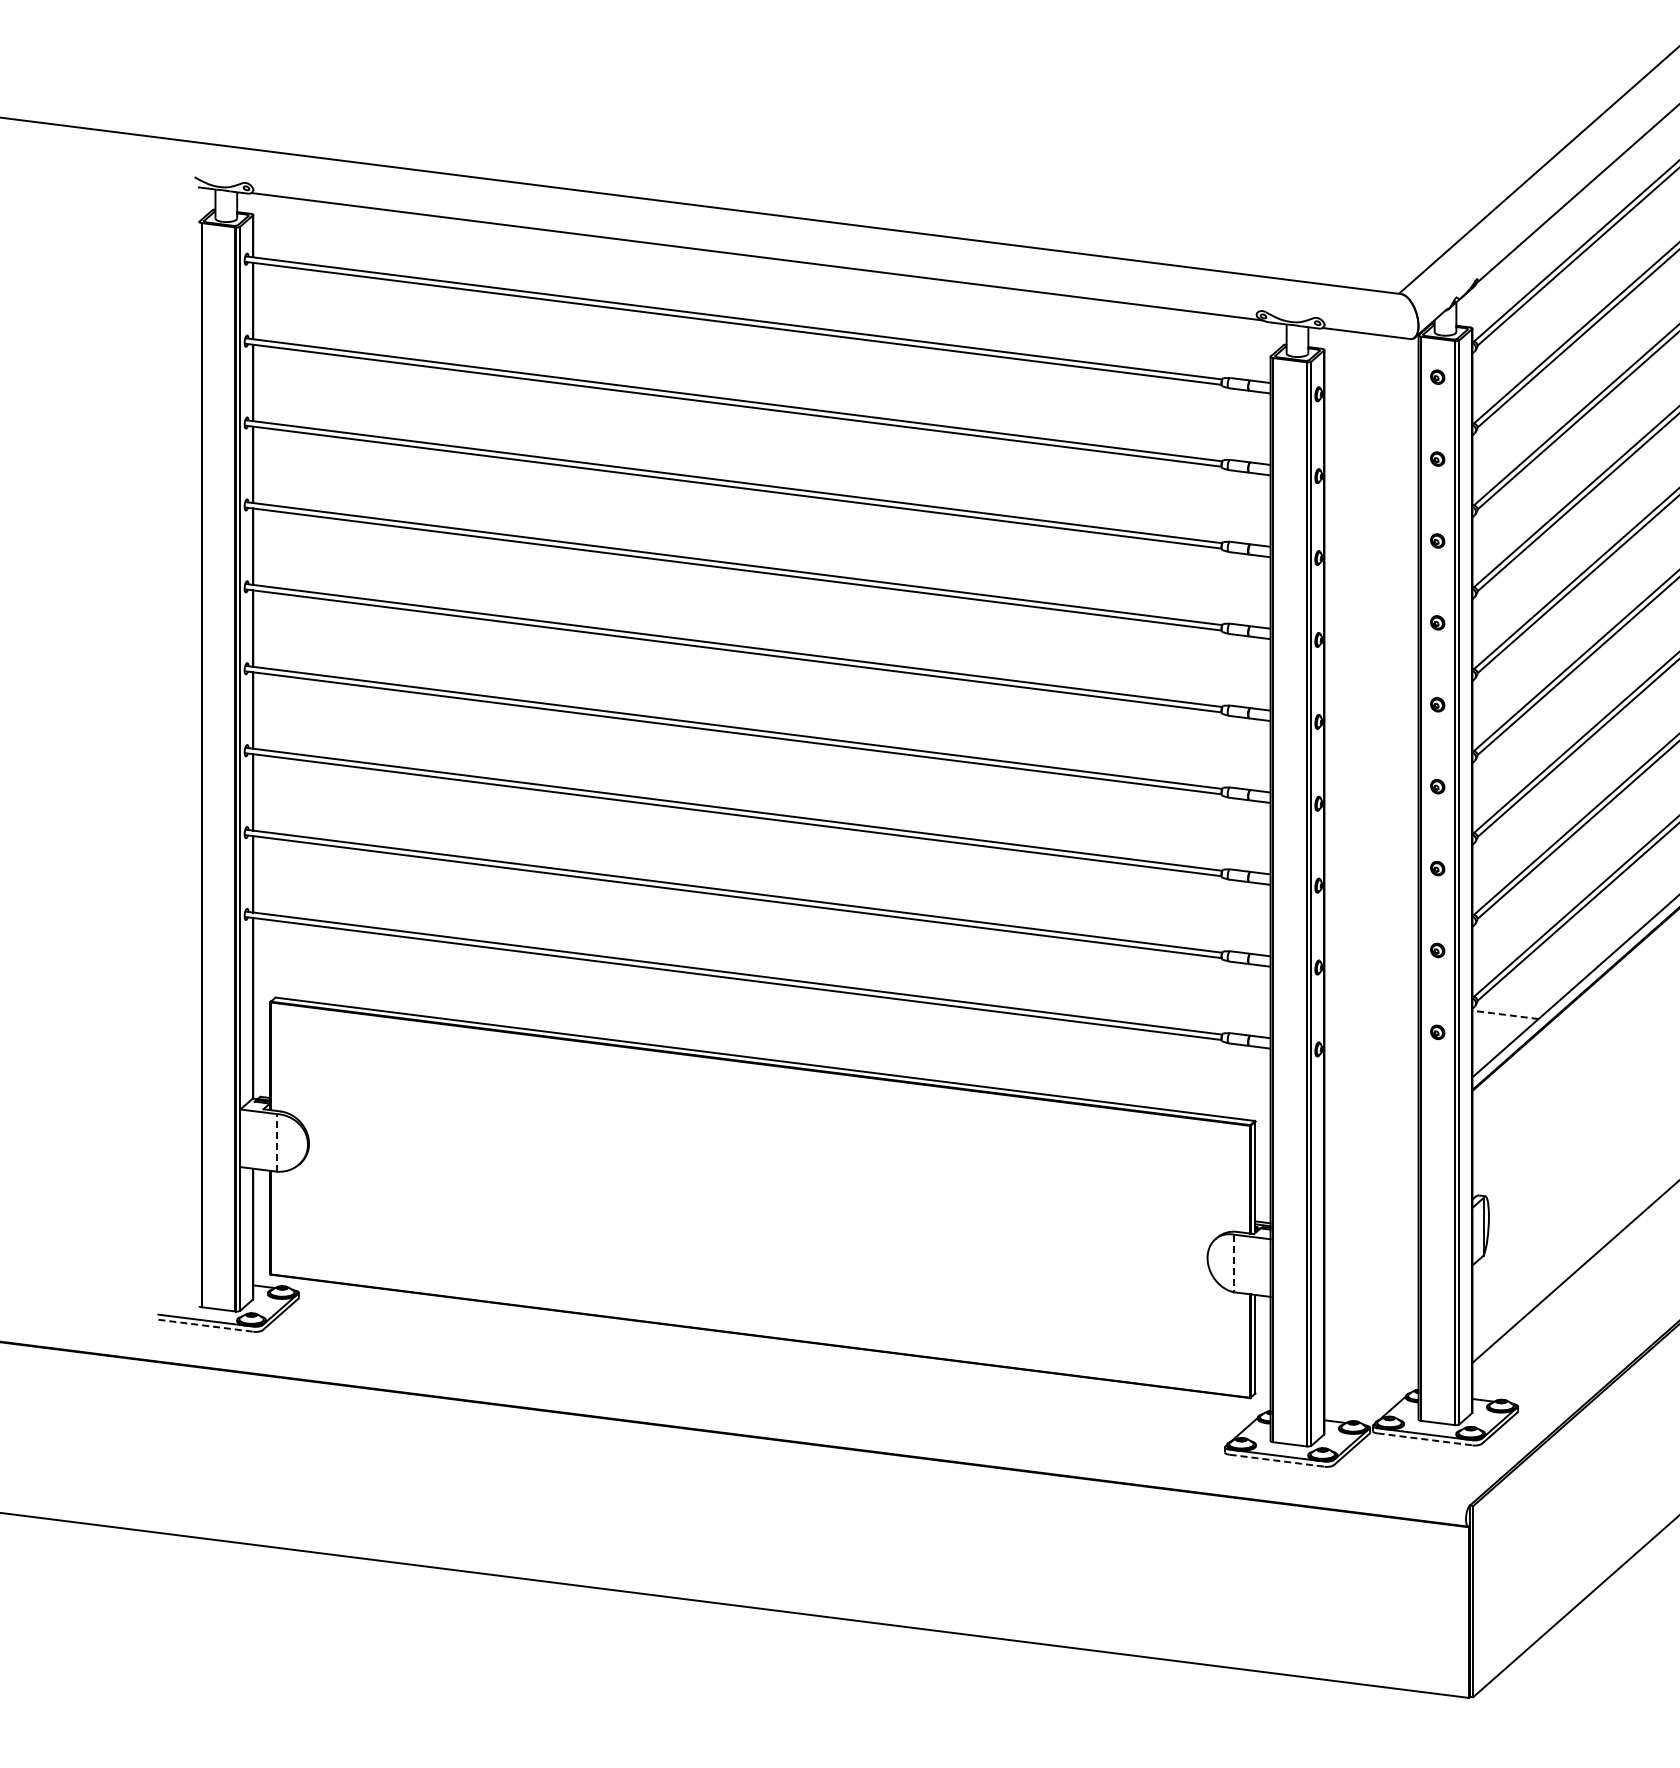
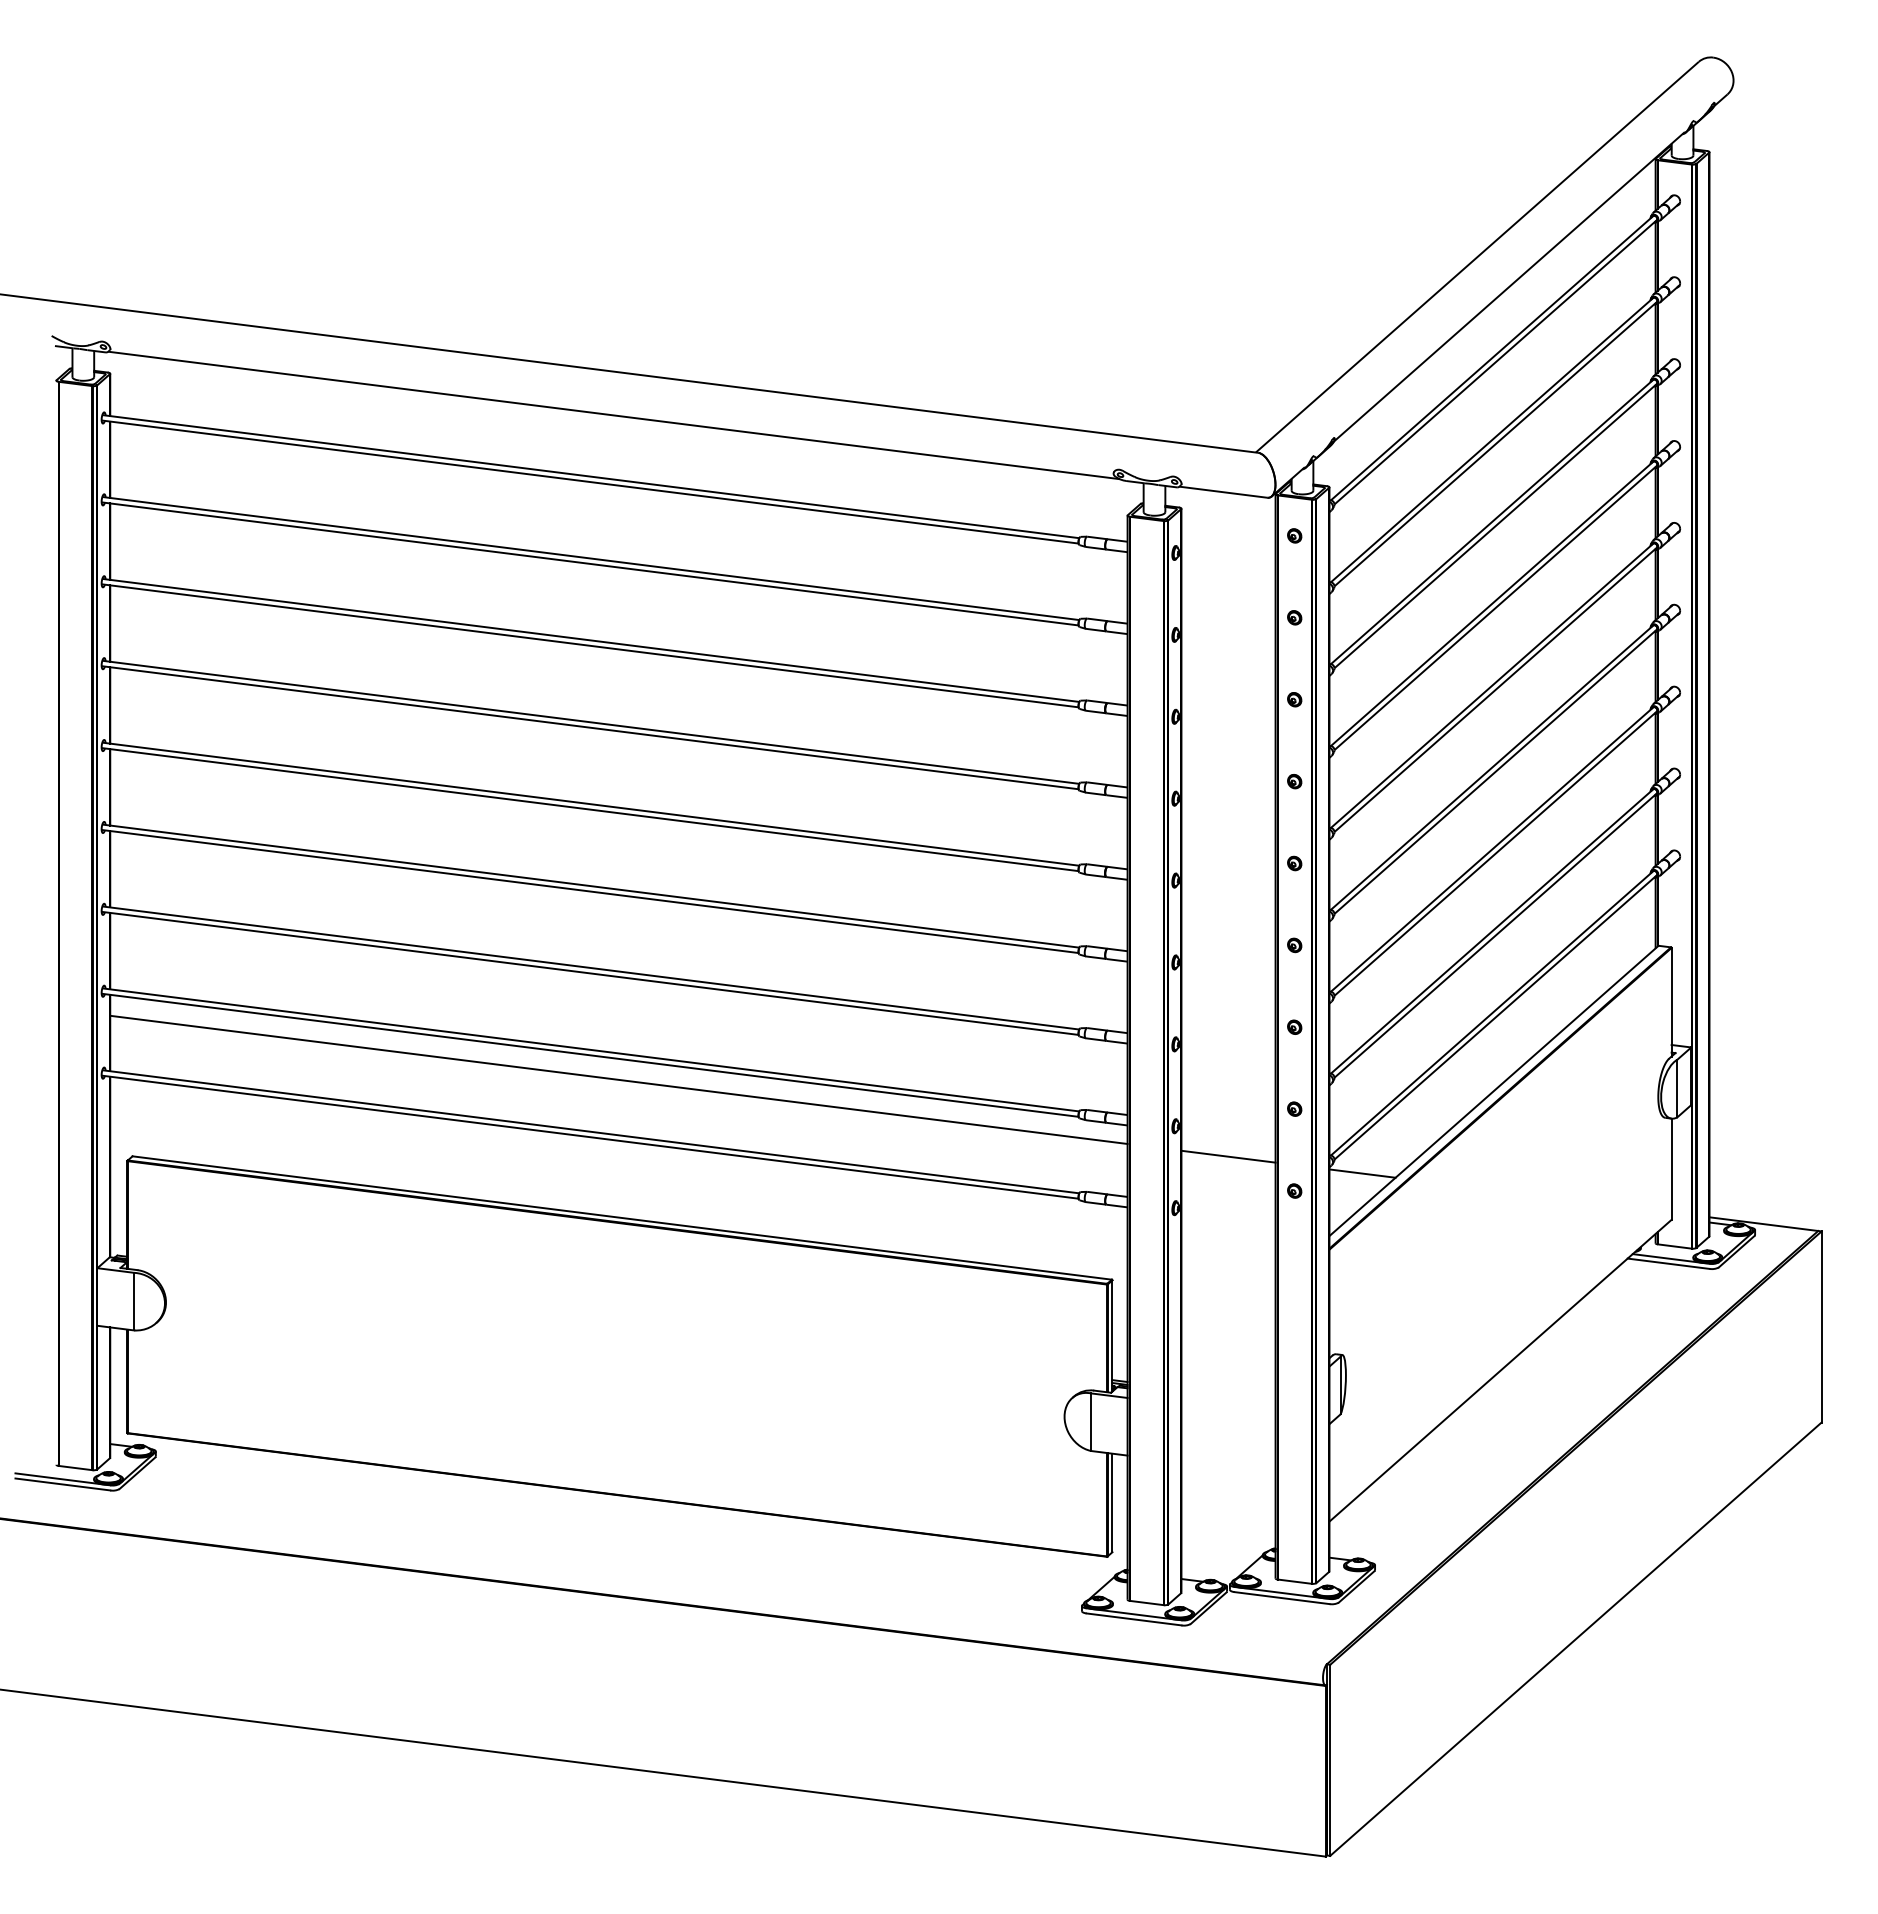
line: (761, 920) -> (618, 1079), added
line: (1371, 997) -> (1228, 1156), added
line: (1505, 1014) -> (1362, 1173), dashed -> solid
line: (277, 1142) -> (134, 1301), dashed -> solid
line: (1234, 1263) -> (1091, 1422), dashed -> solid
line: (205, 1325) -> (62, 1484), dashed -> solid
line: (1425, 1439) -> (1282, 1598), dashed -> solid
line: (1277, 1460) -> (1134, 1619), dashed -> solid

